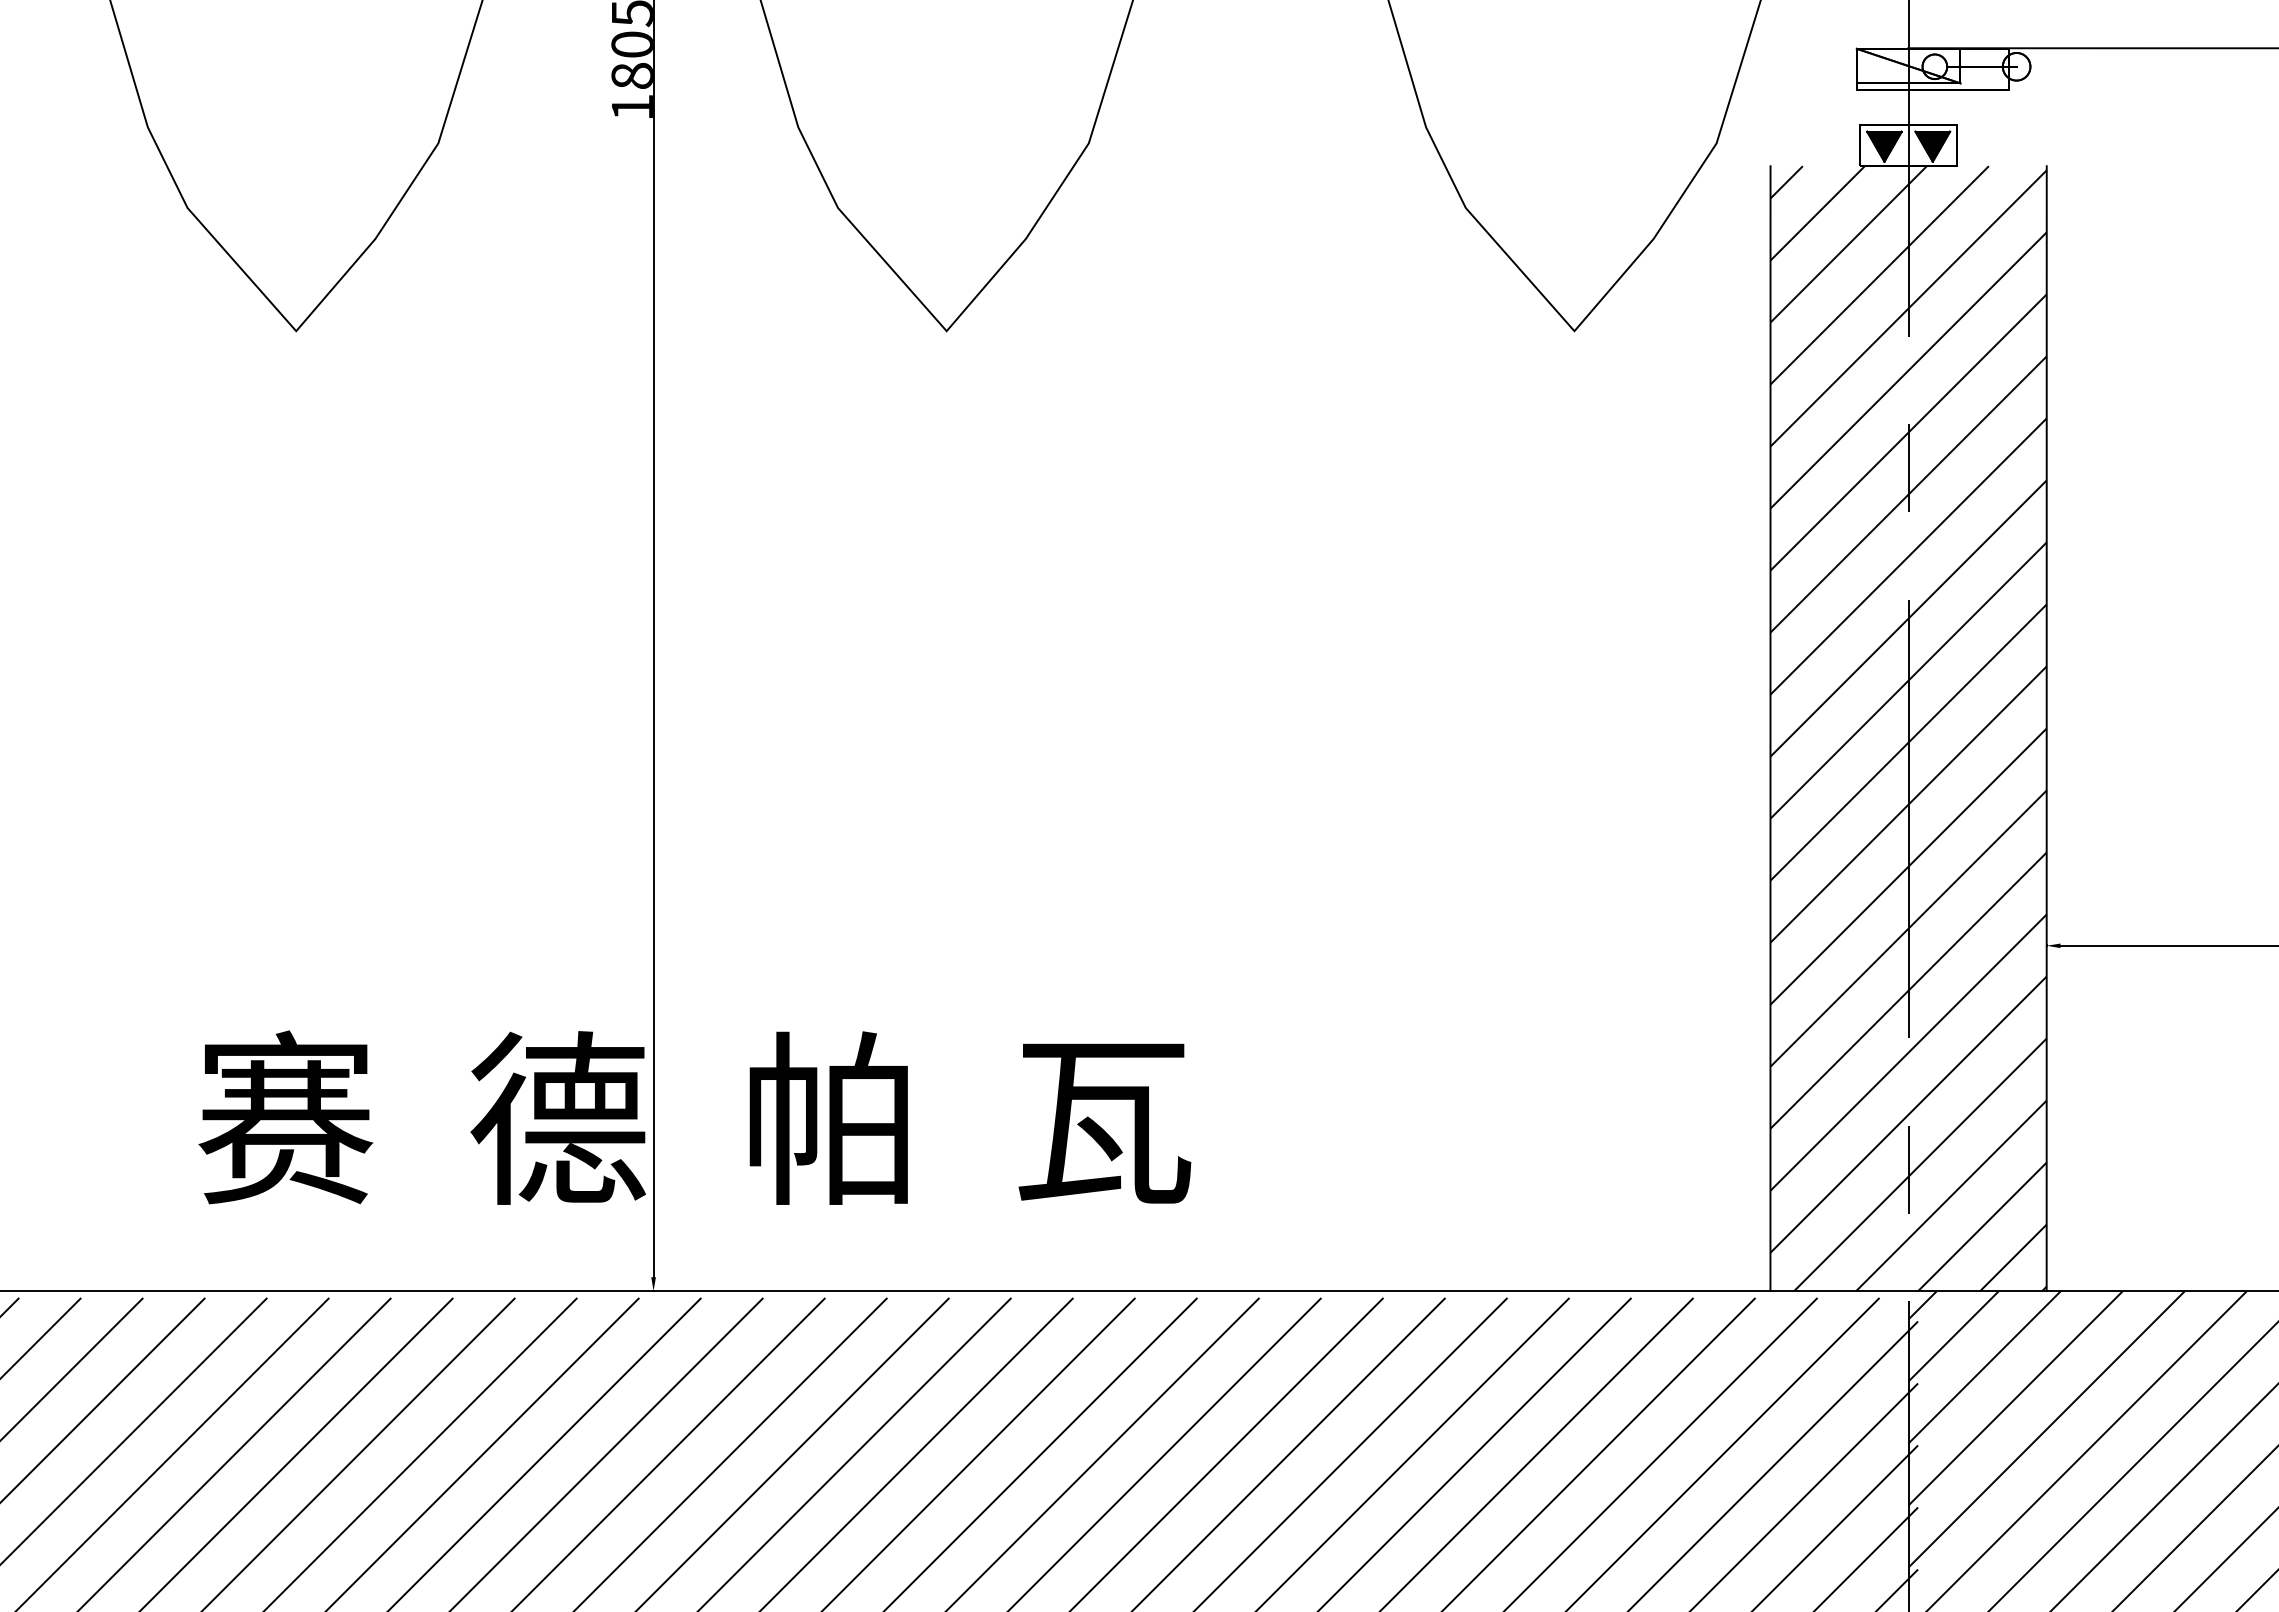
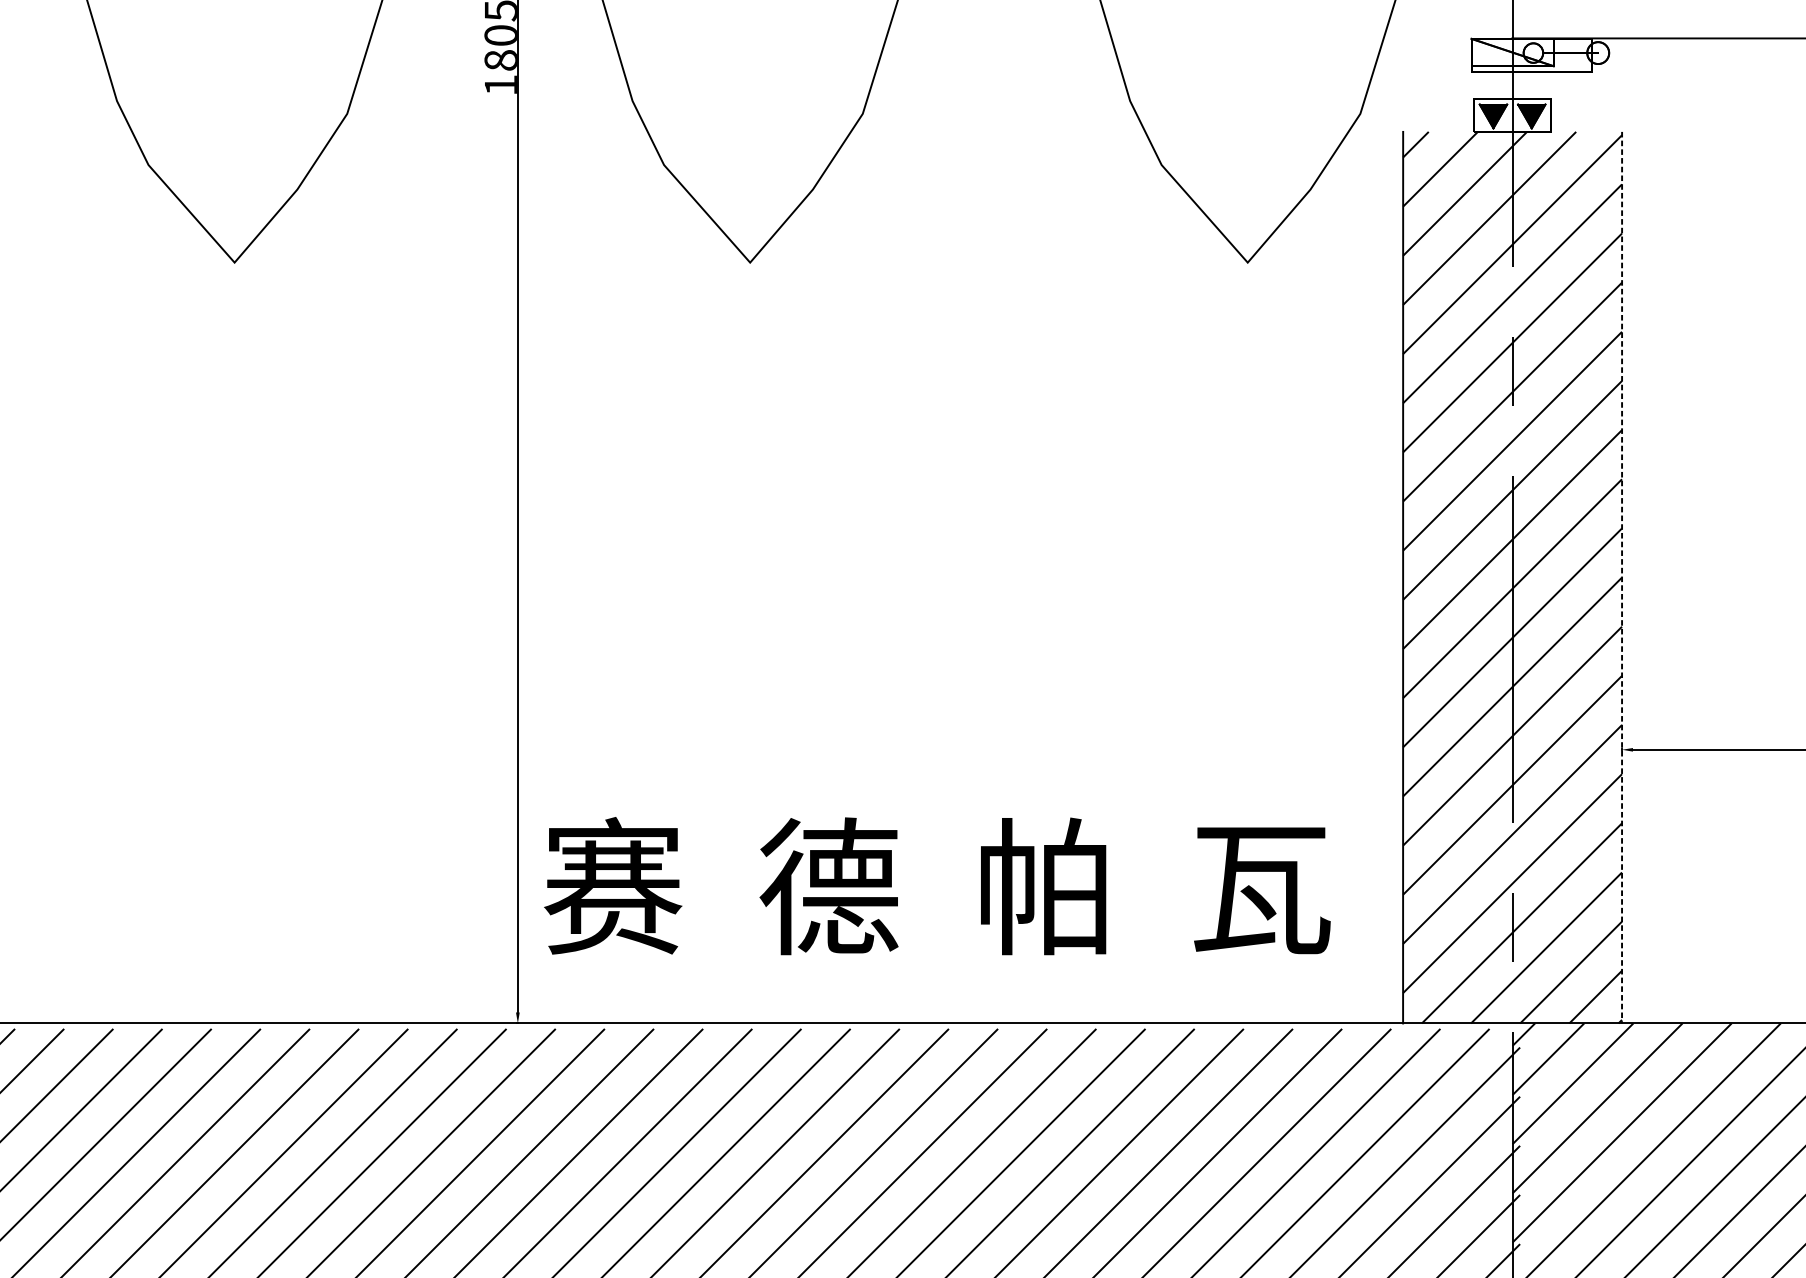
line: (2046, 729) -> (1621, 578), solid -> dashed
text: (694, 1117) -> (937, 885), moved

